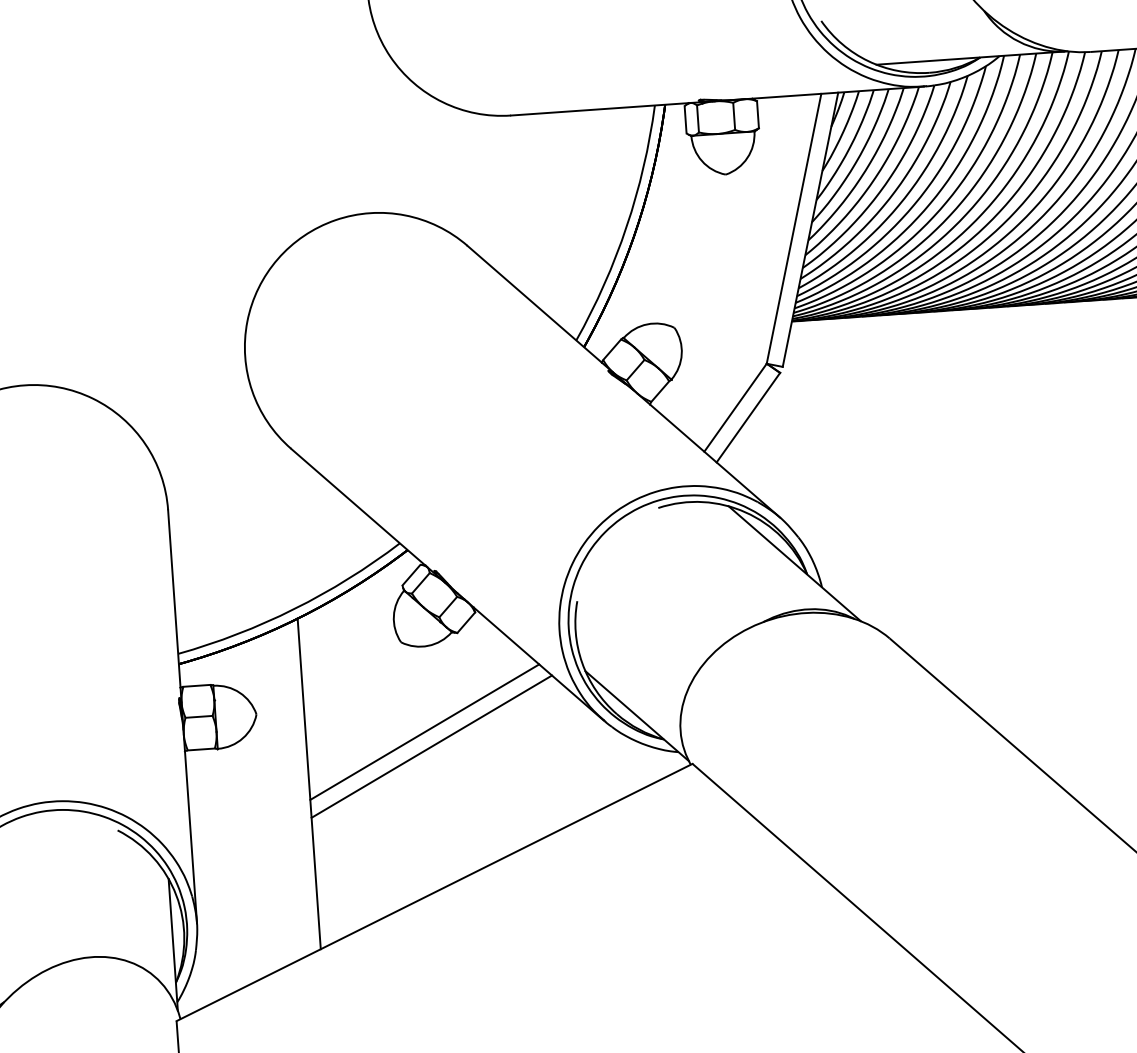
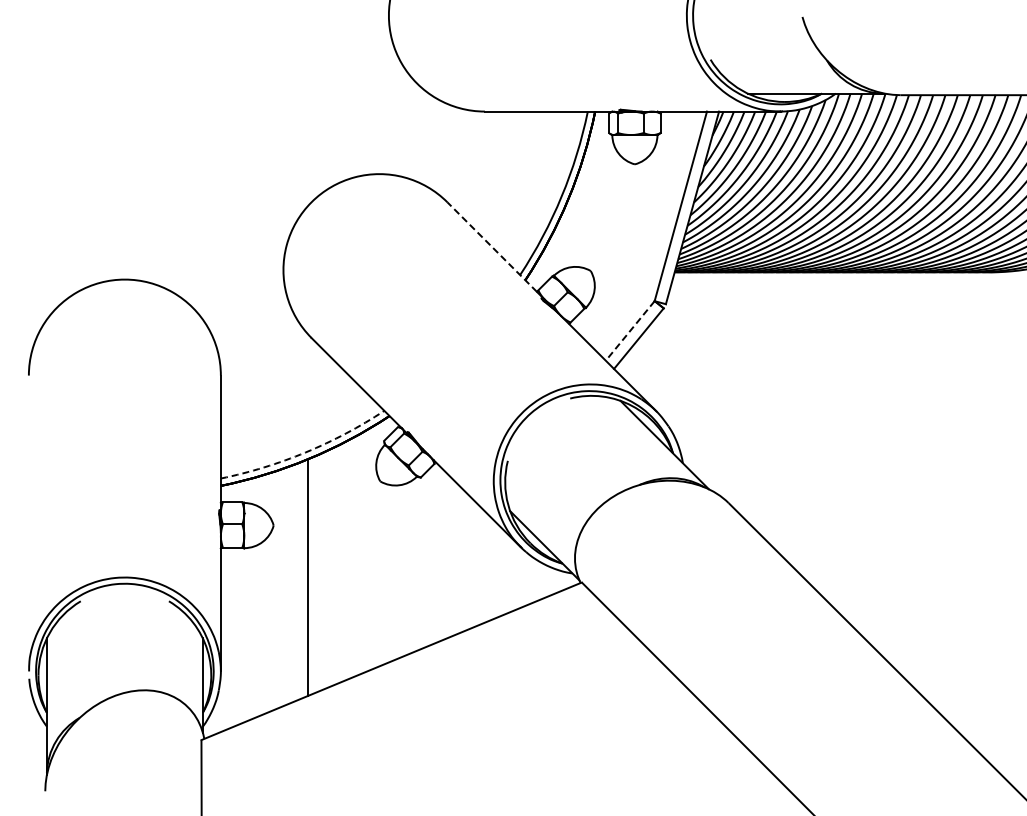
line: (533, 303) -> (491, 246), solid -> dashed
line: (735, 407) -> (630, 330), solid -> dashed
arc: (293, 609) -> (305, 452), solid -> dashed
line: (424, 732) -> (392, 546), removed
line: (431, 745) -> (396, 556), removed

